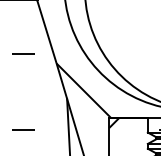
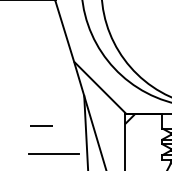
line: (23, 53) -> (41, 51), removed

